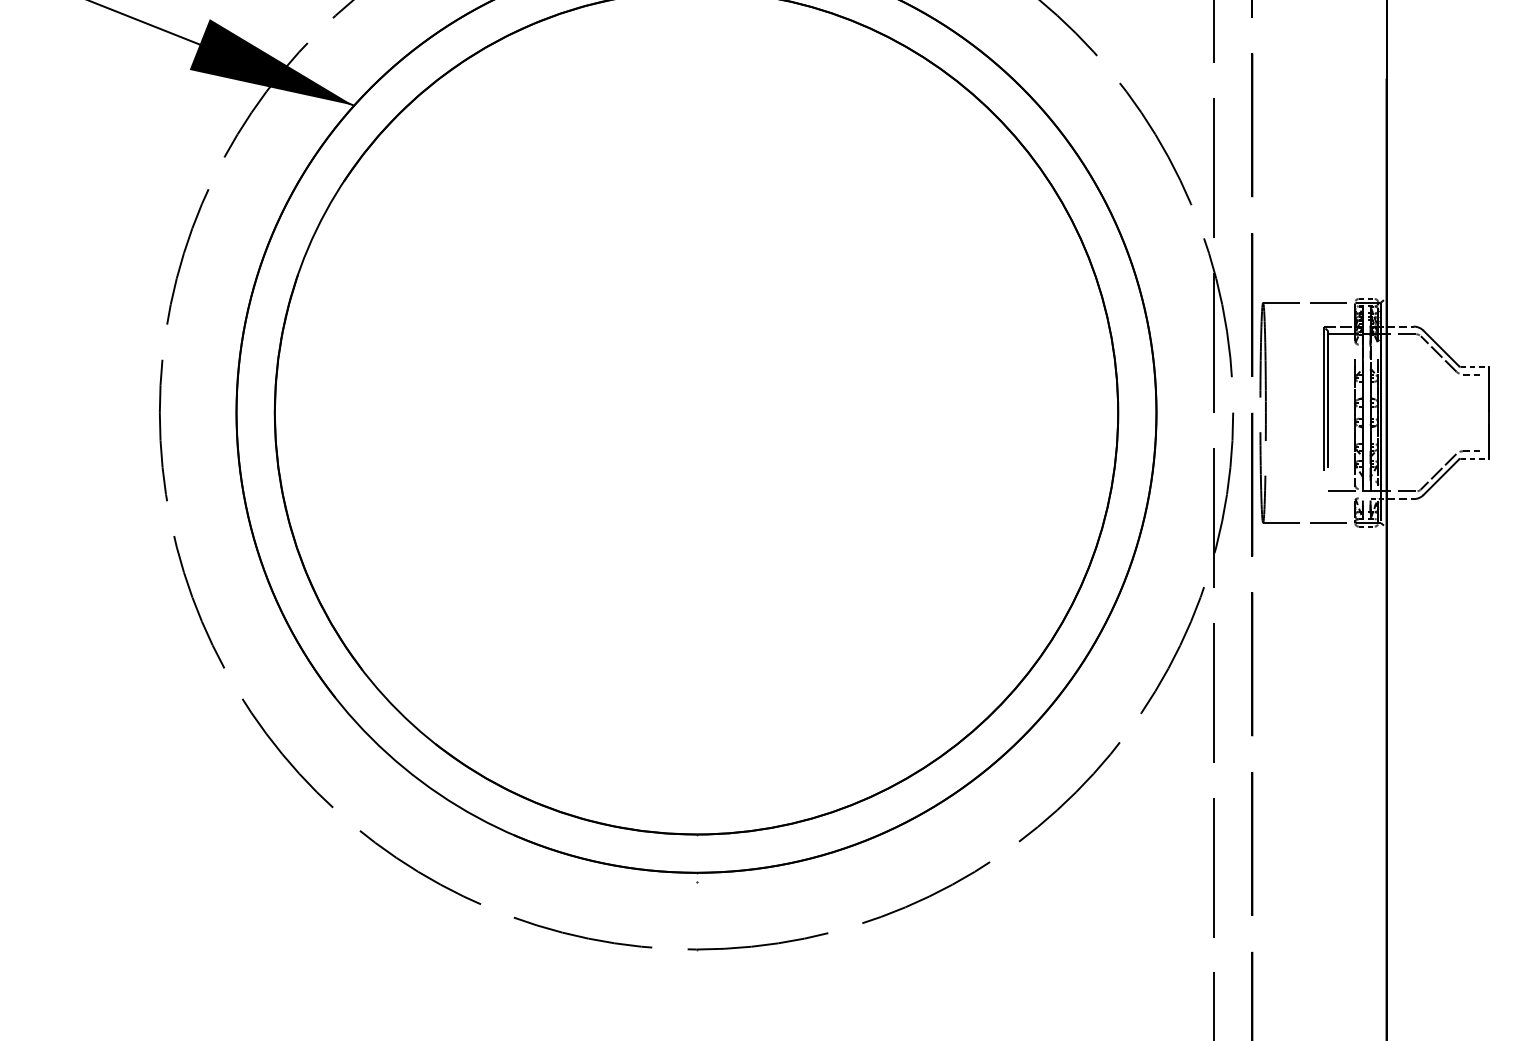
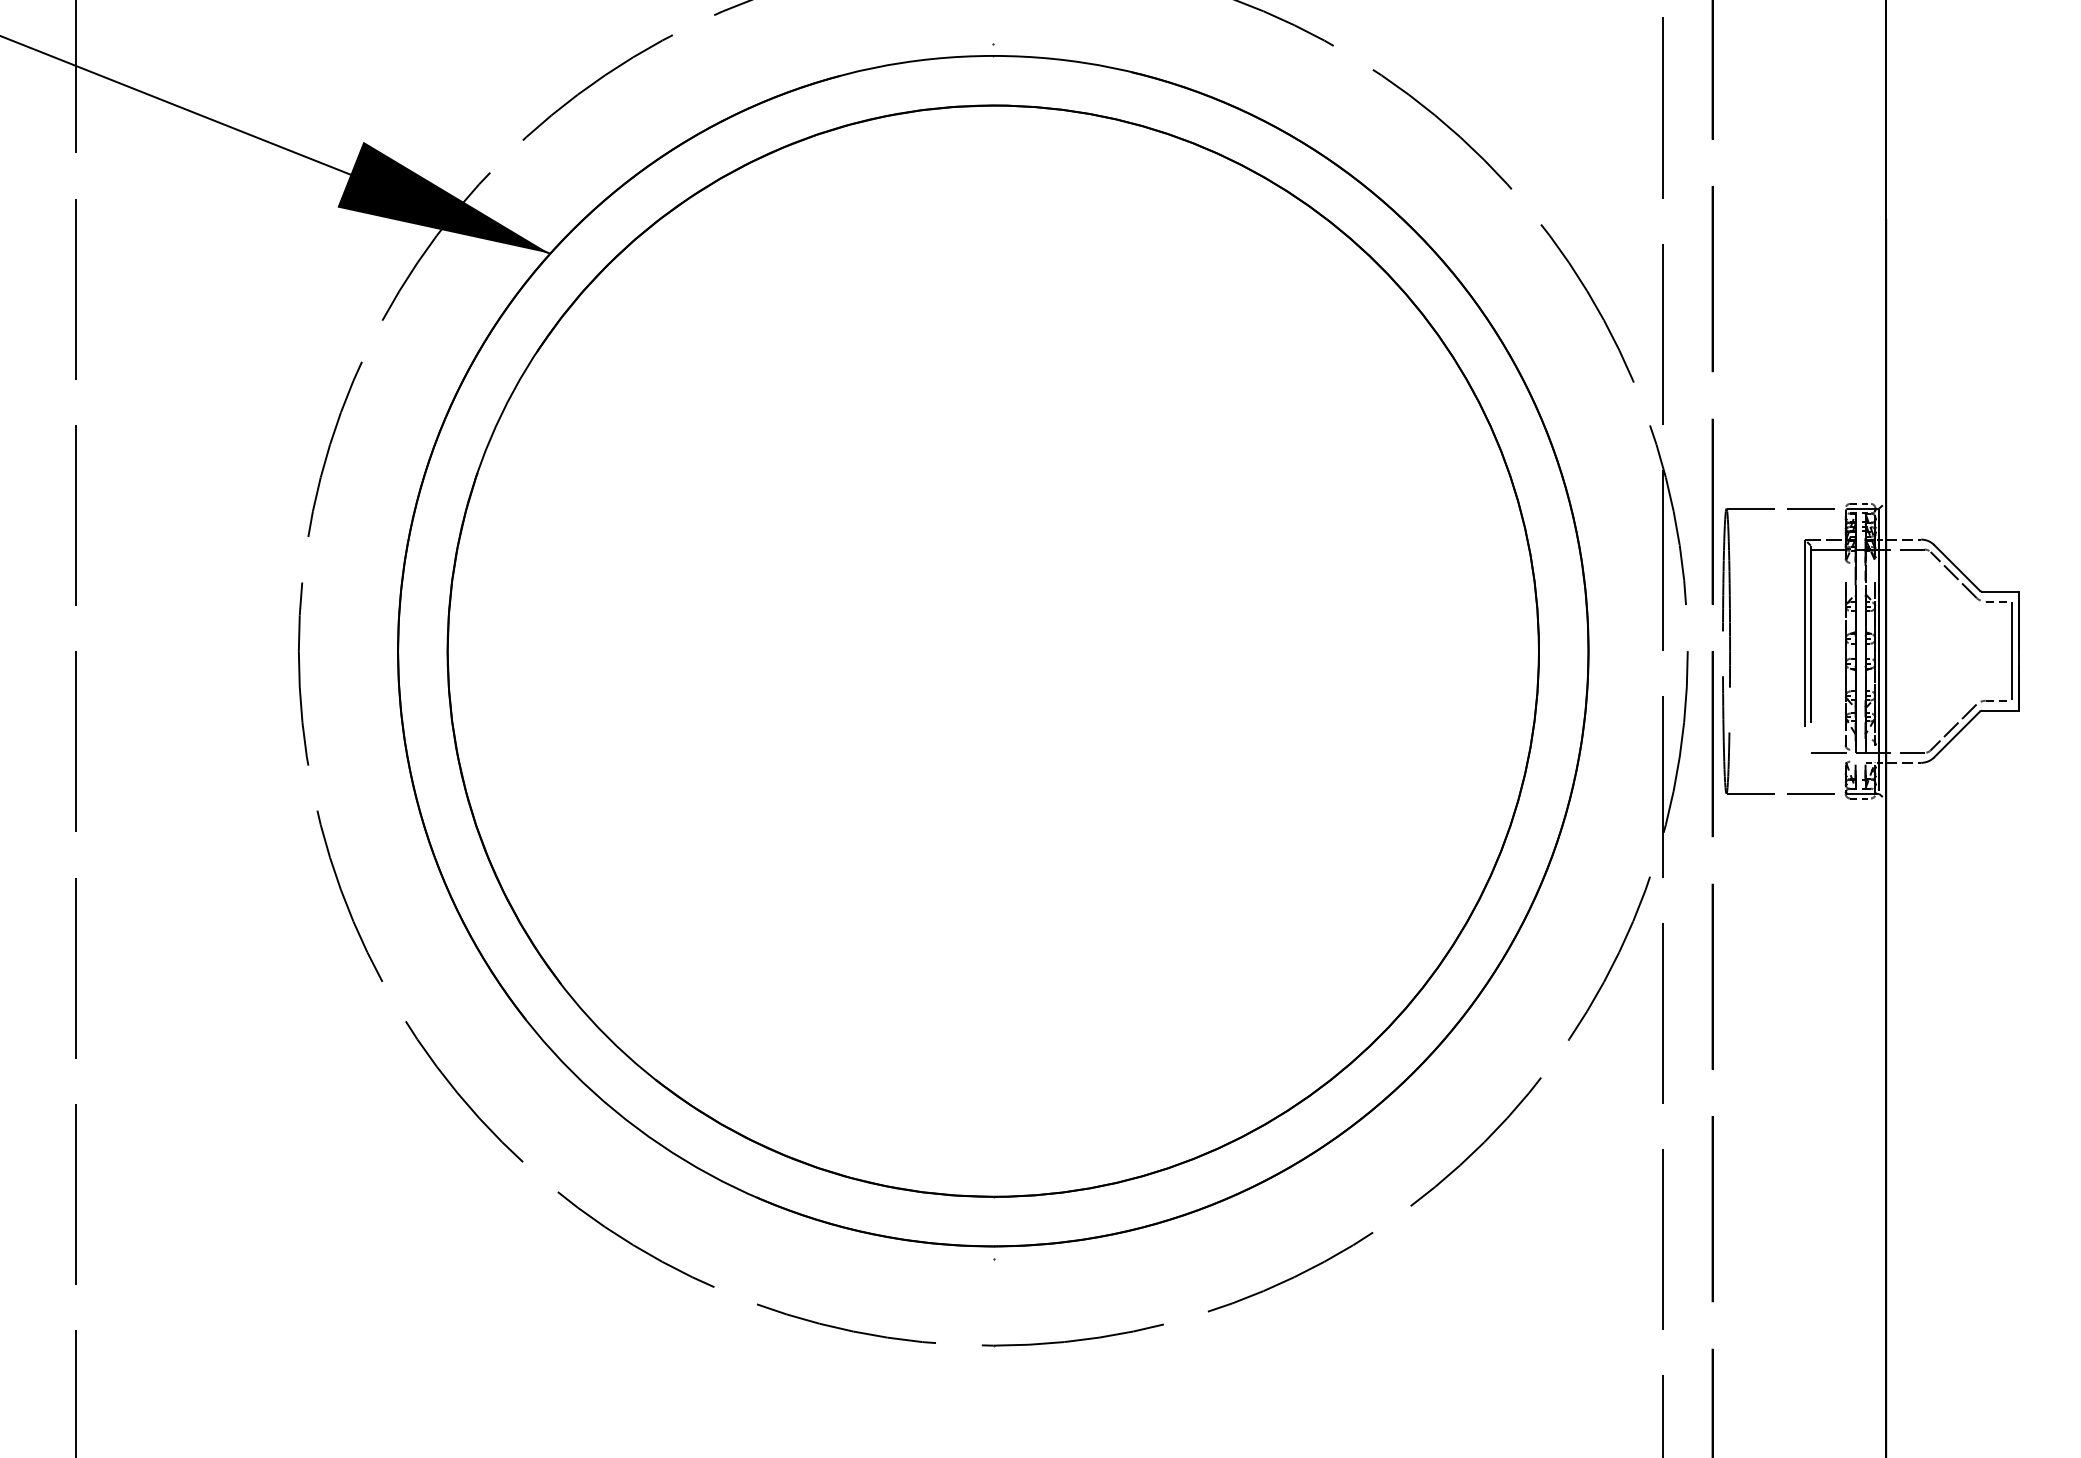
line: (1474, 366) -> (2000, 591), dashed -> solid
line: (1484, 412) -> (2012, 650), added
line: (1474, 458) -> (2000, 710), dashed -> solid

